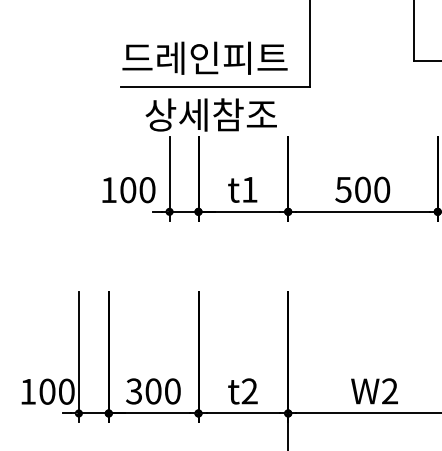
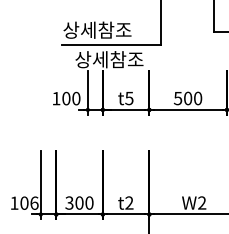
text: (203, 56) -> (105, 29), 드레인피트 -> 상세참조
text: (249, 189) -> (129, 98), t1 -> t5
text: (66, 390) -> (34, 202), 100 -> 106

